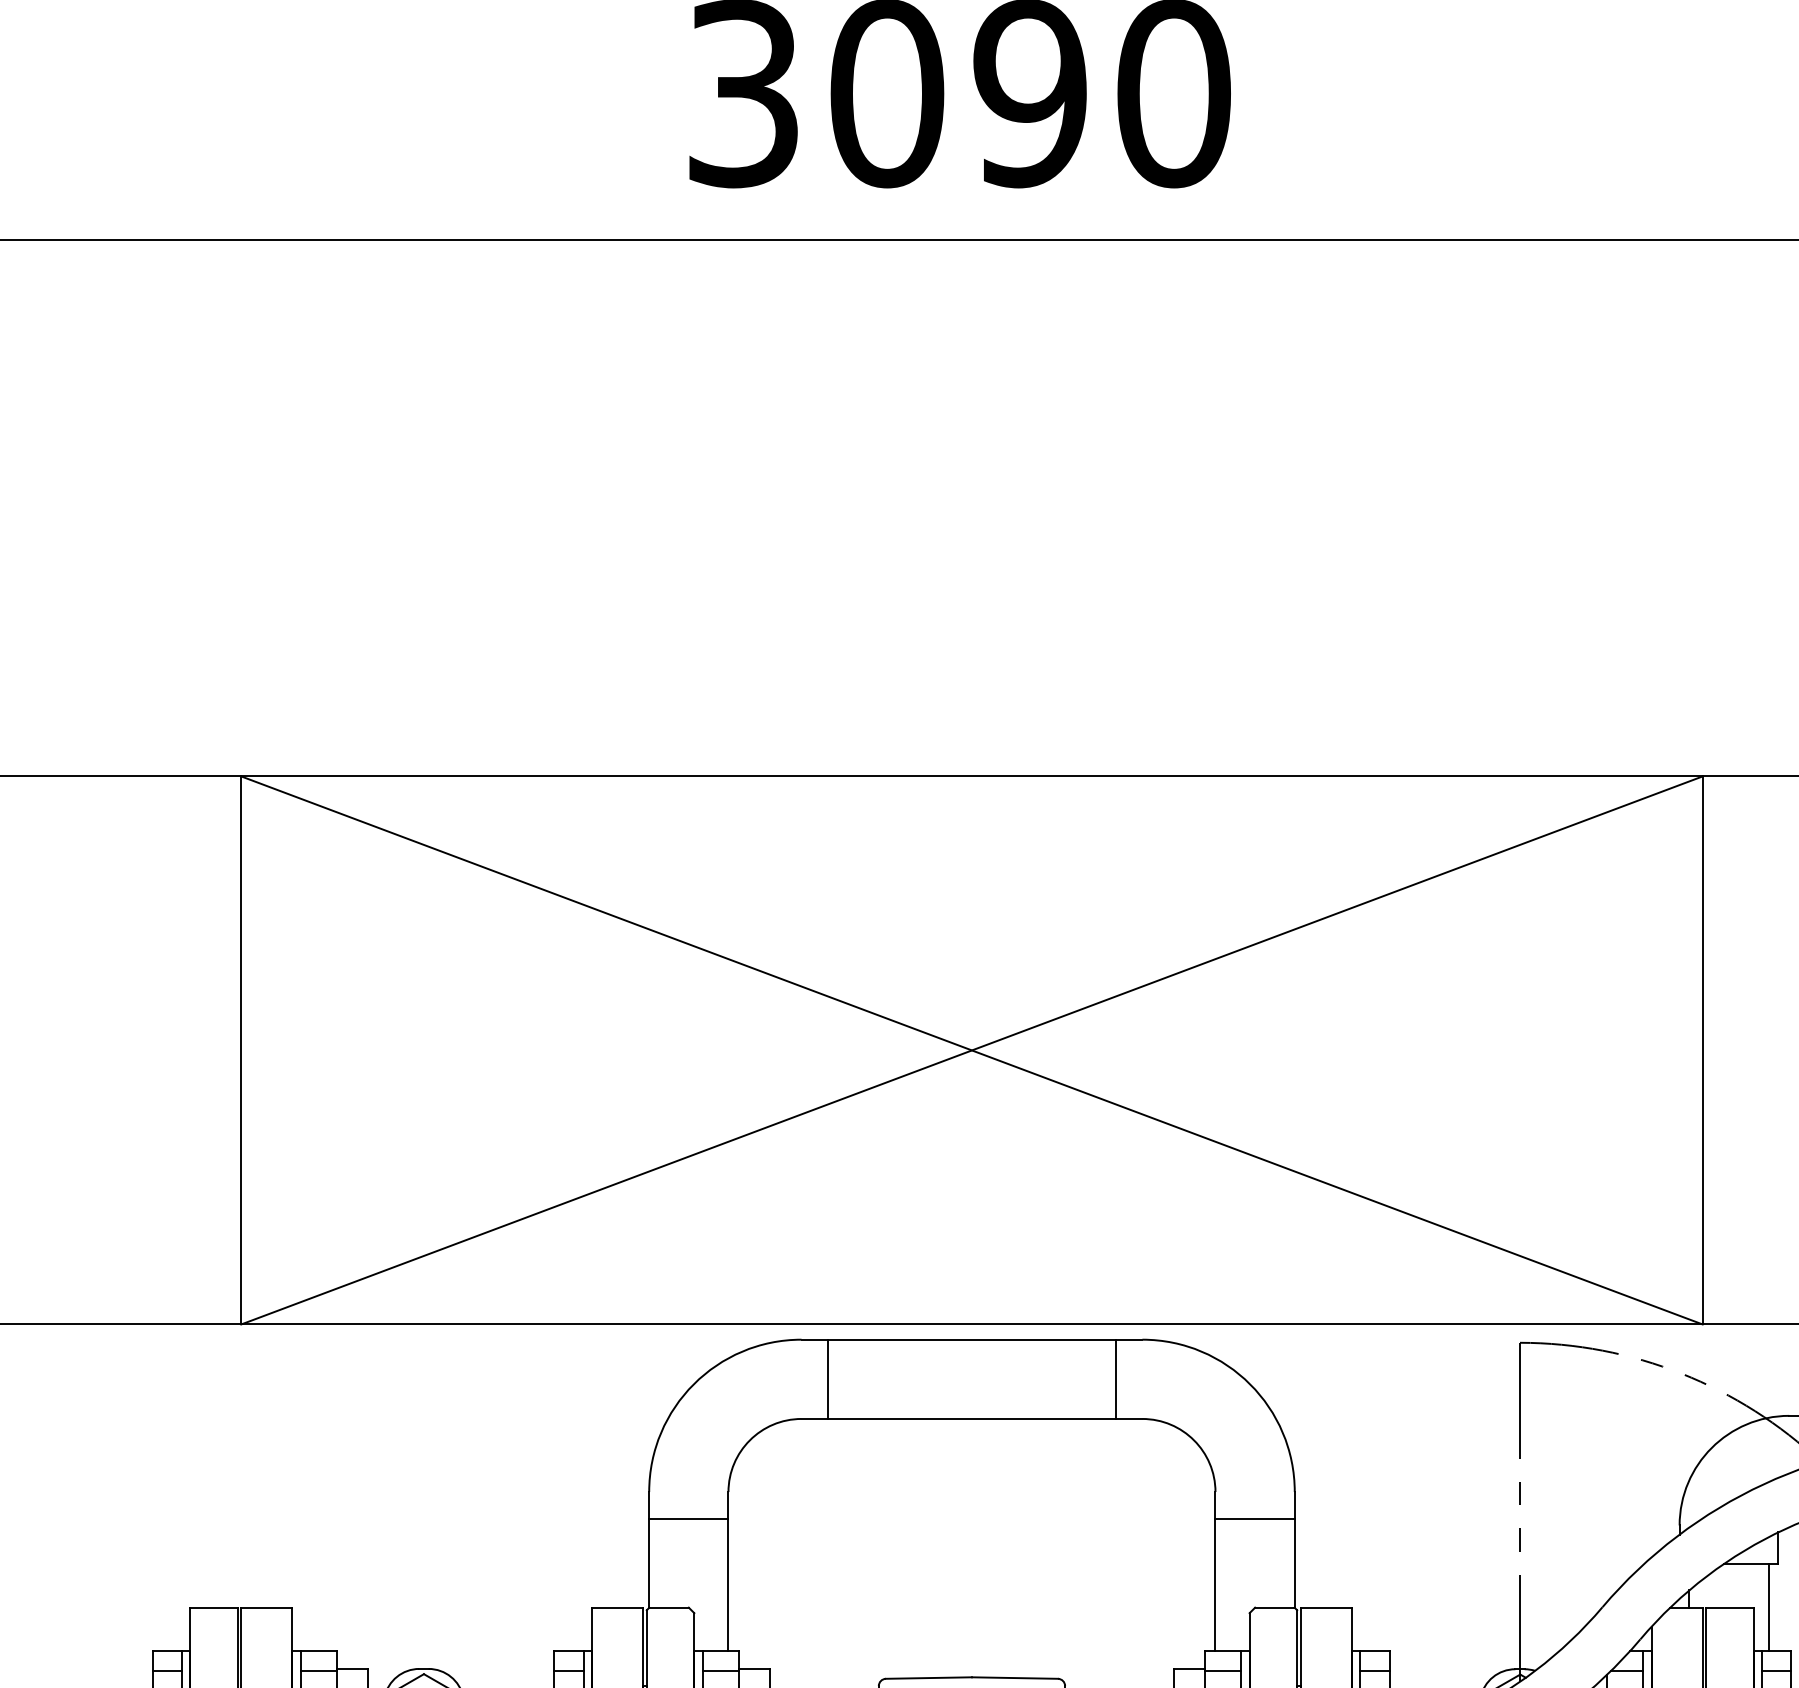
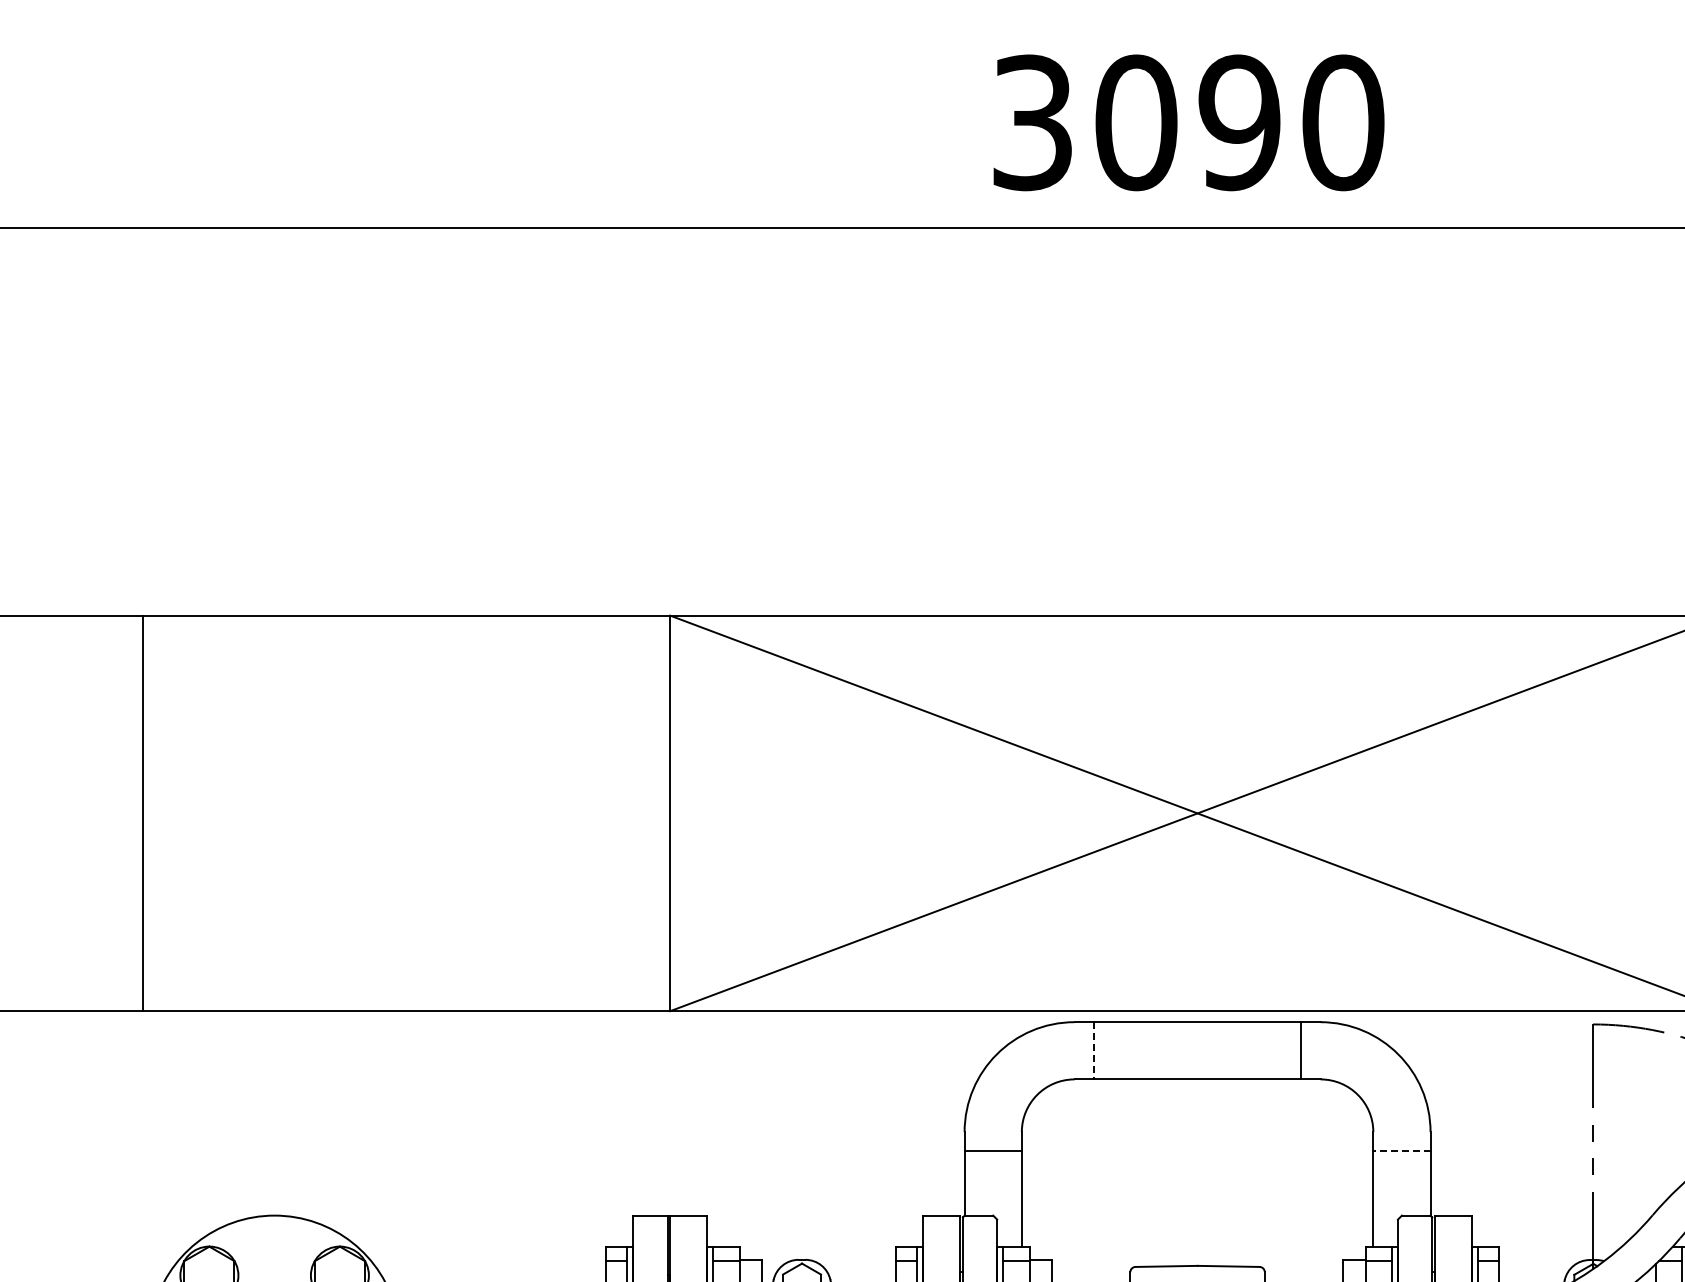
line: (827, 1378) -> (1093, 1050), solid -> dashed
line: (1254, 1518) -> (1401, 1151), solid -> dashed

